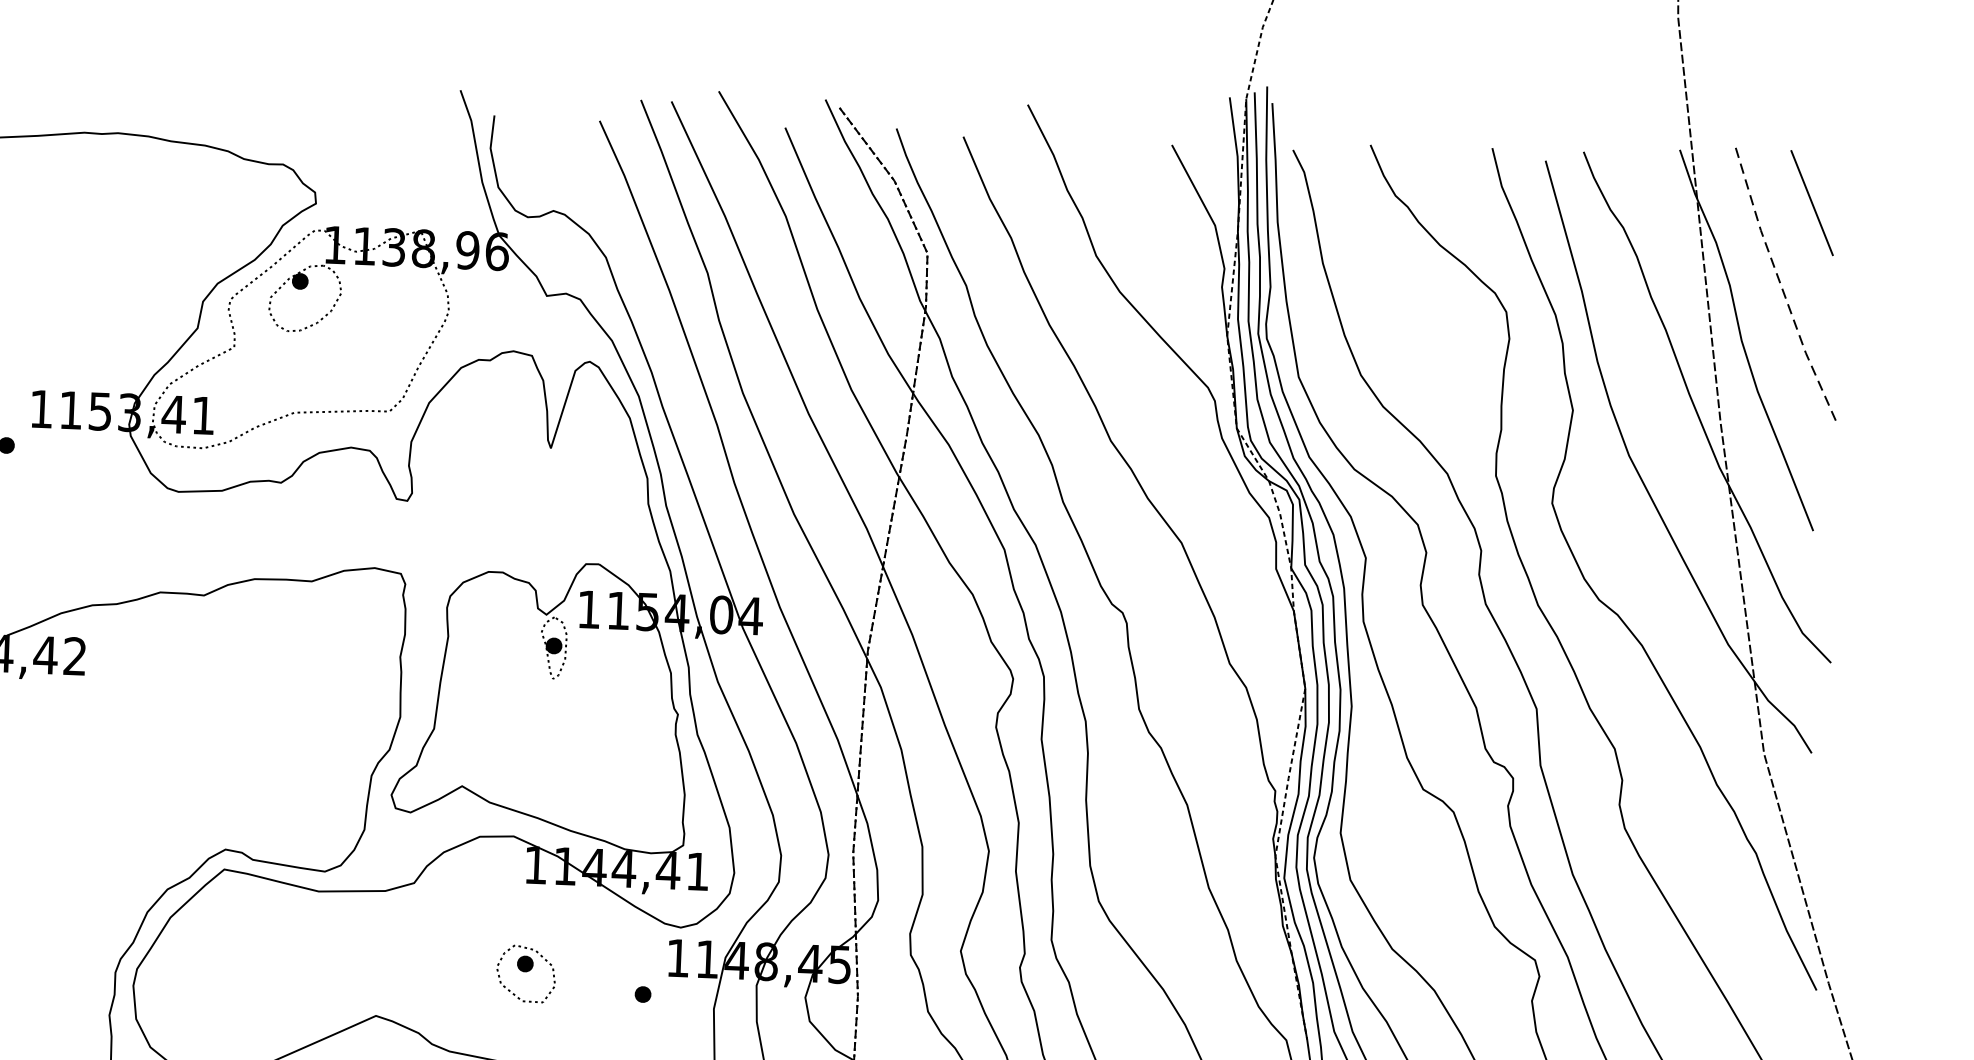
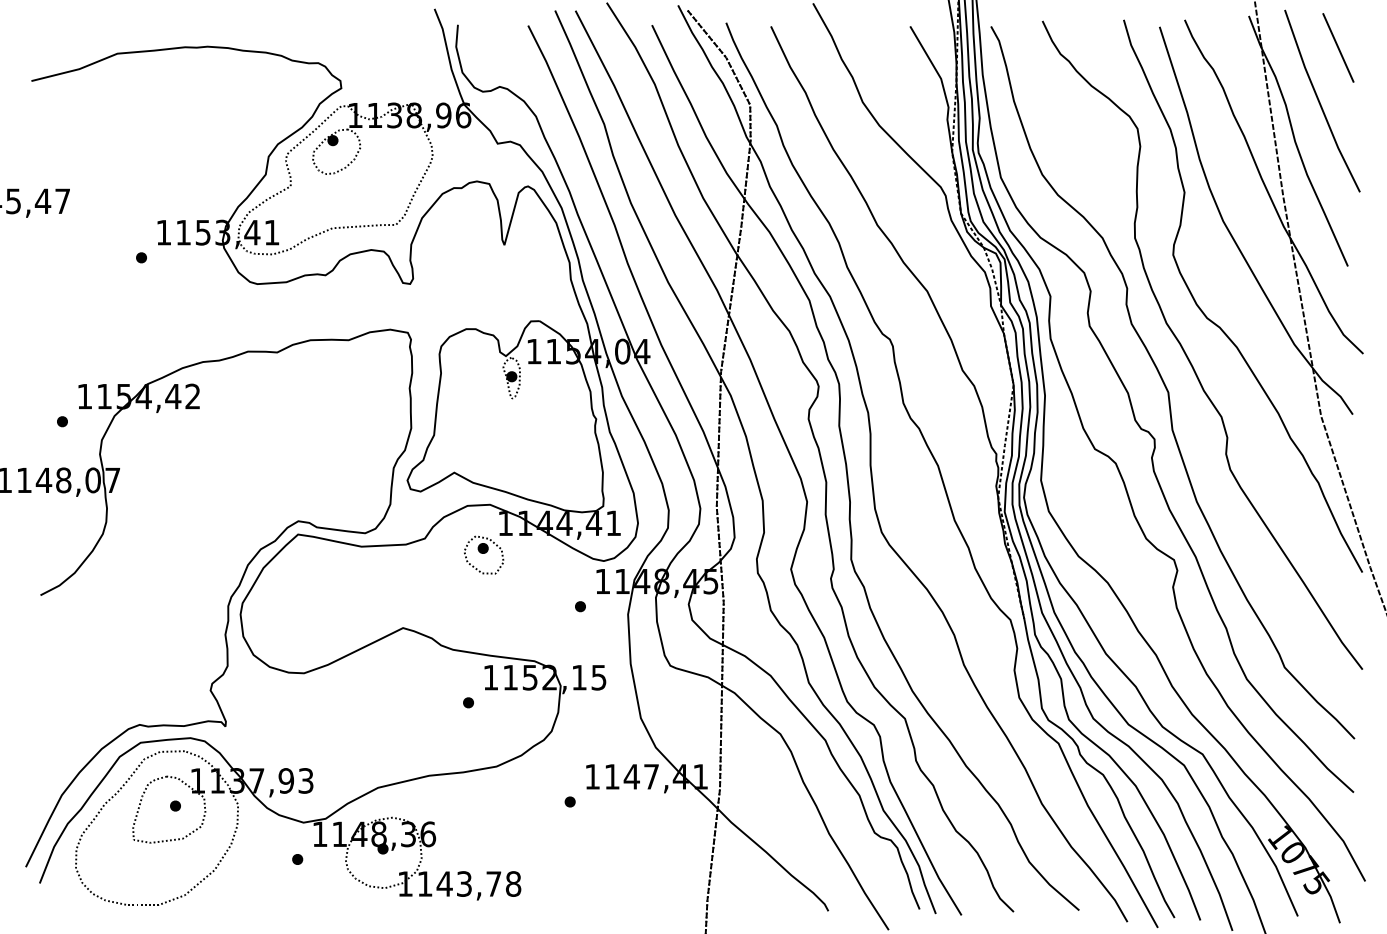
line: (1780, 283) -> (1319, 102), dashed -> solid
part: (526, 973) -> (484, 554), moved

